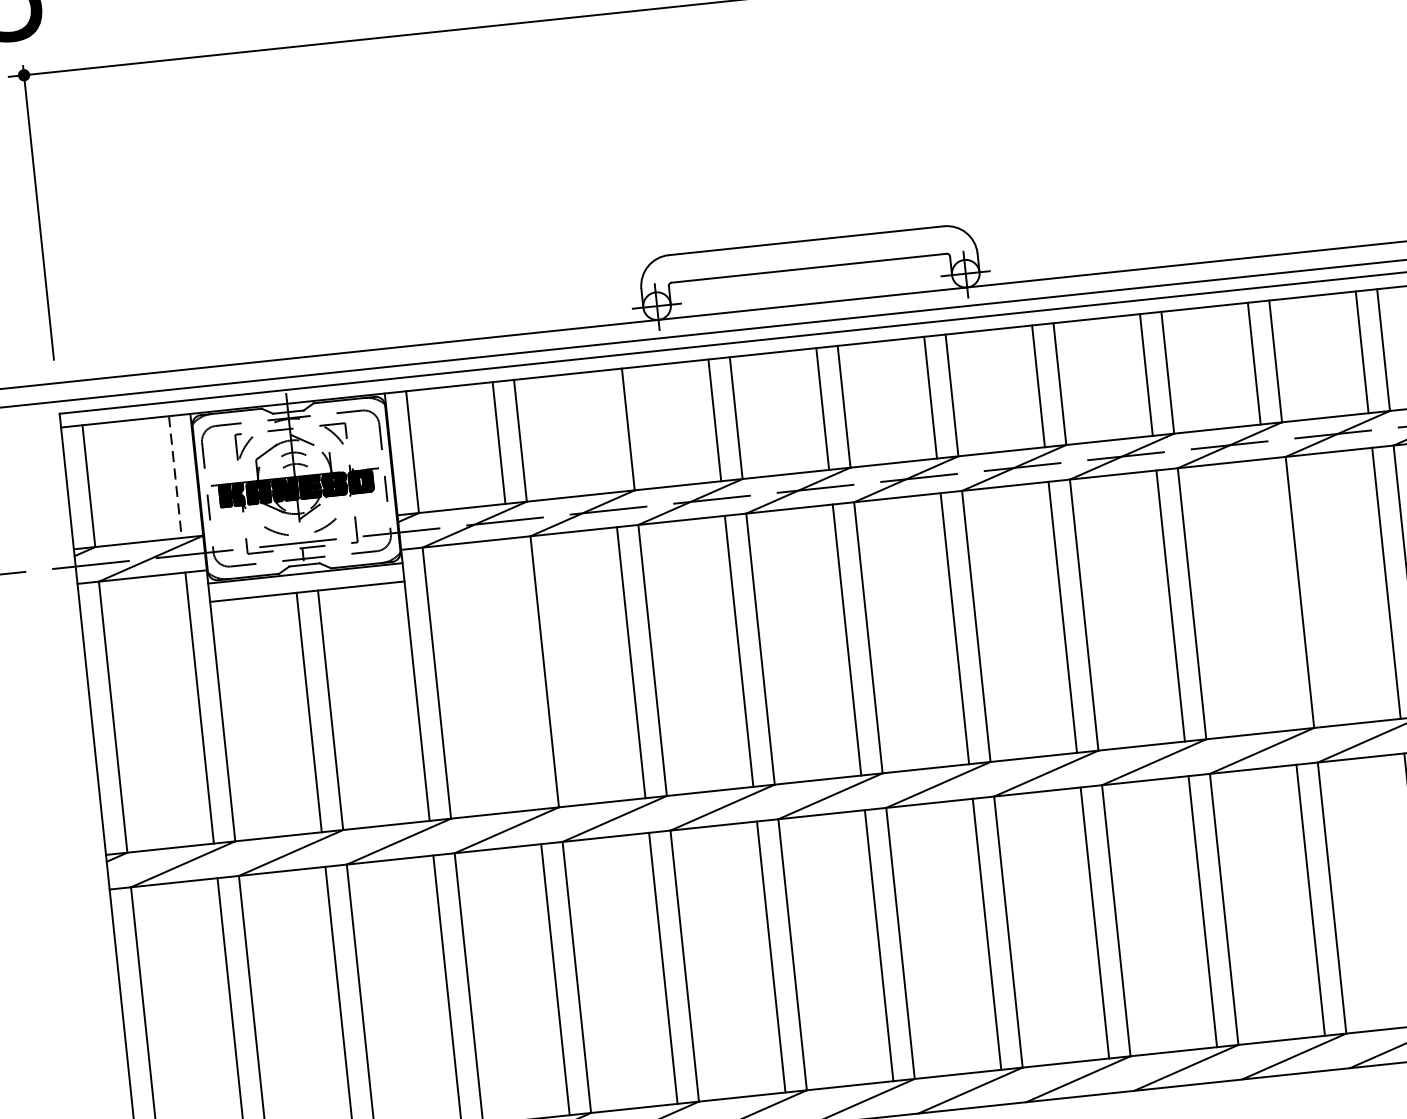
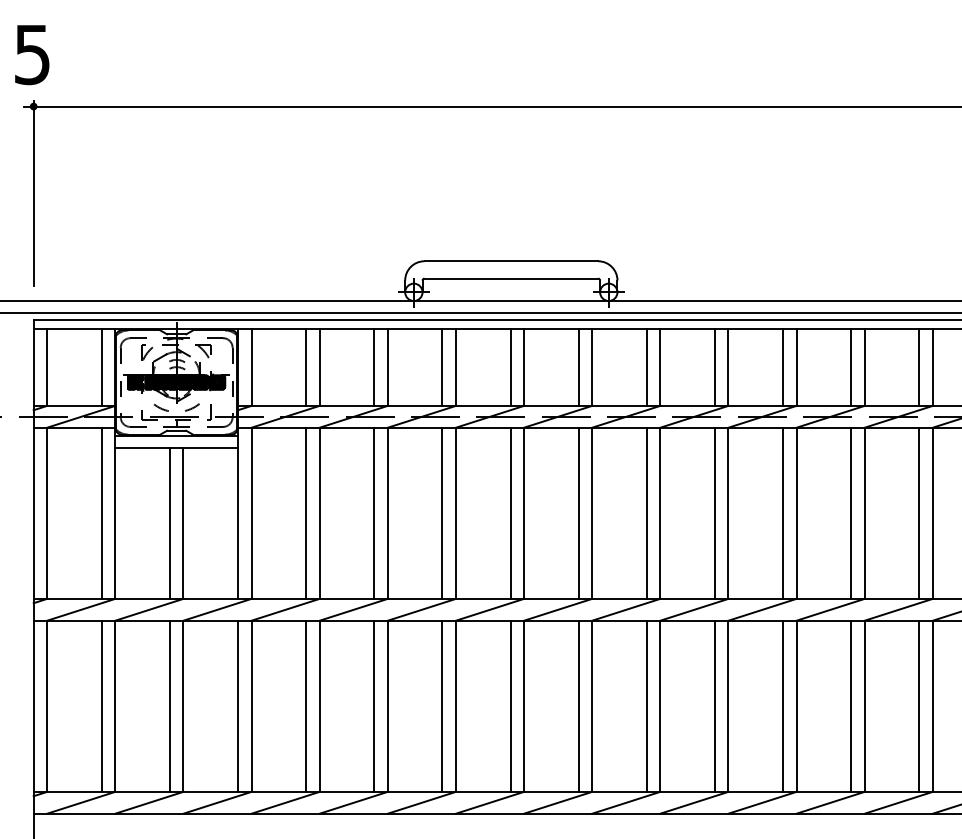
line: (607, 431) -> (374, 367), added
line: (174, 477) -> (101, 367), dashed -> solid
line: (1279, 593) -> (783, 512), added
line: (523, 672) -> (306, 512), added

